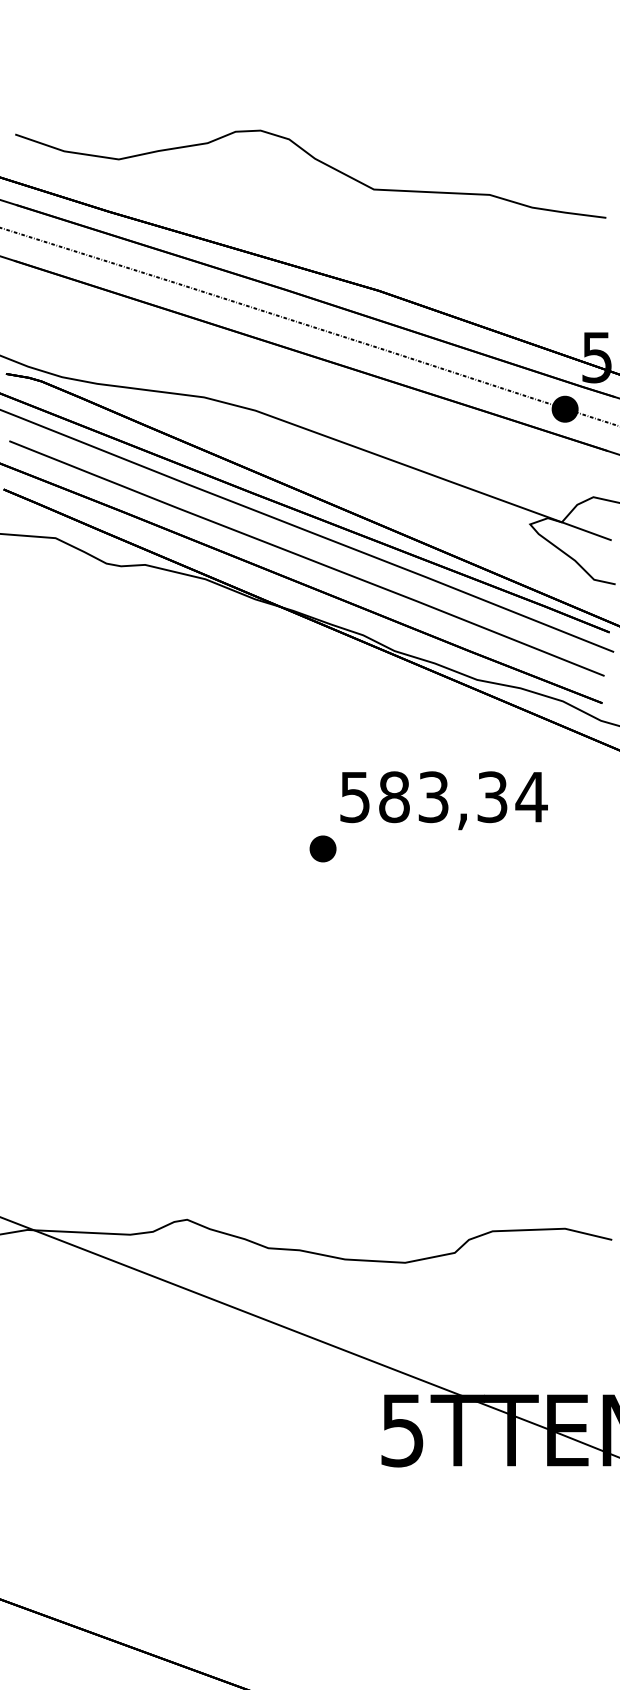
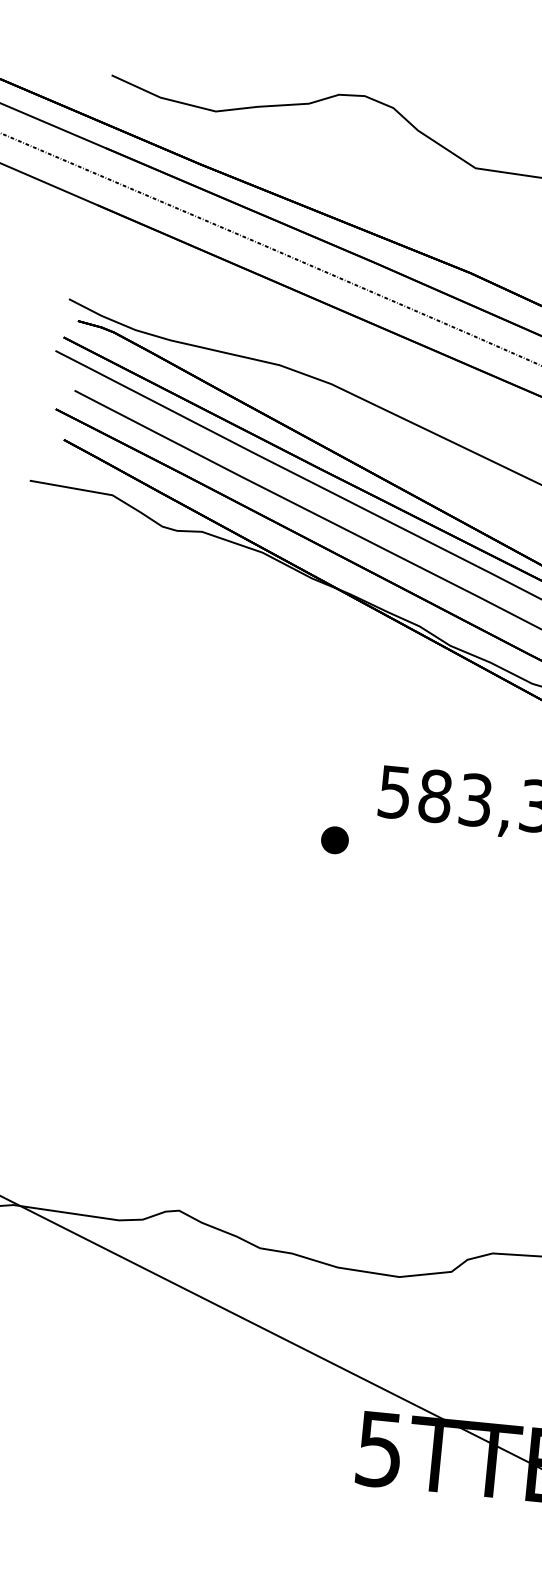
part: (322, 848) -> (334, 839), moved

